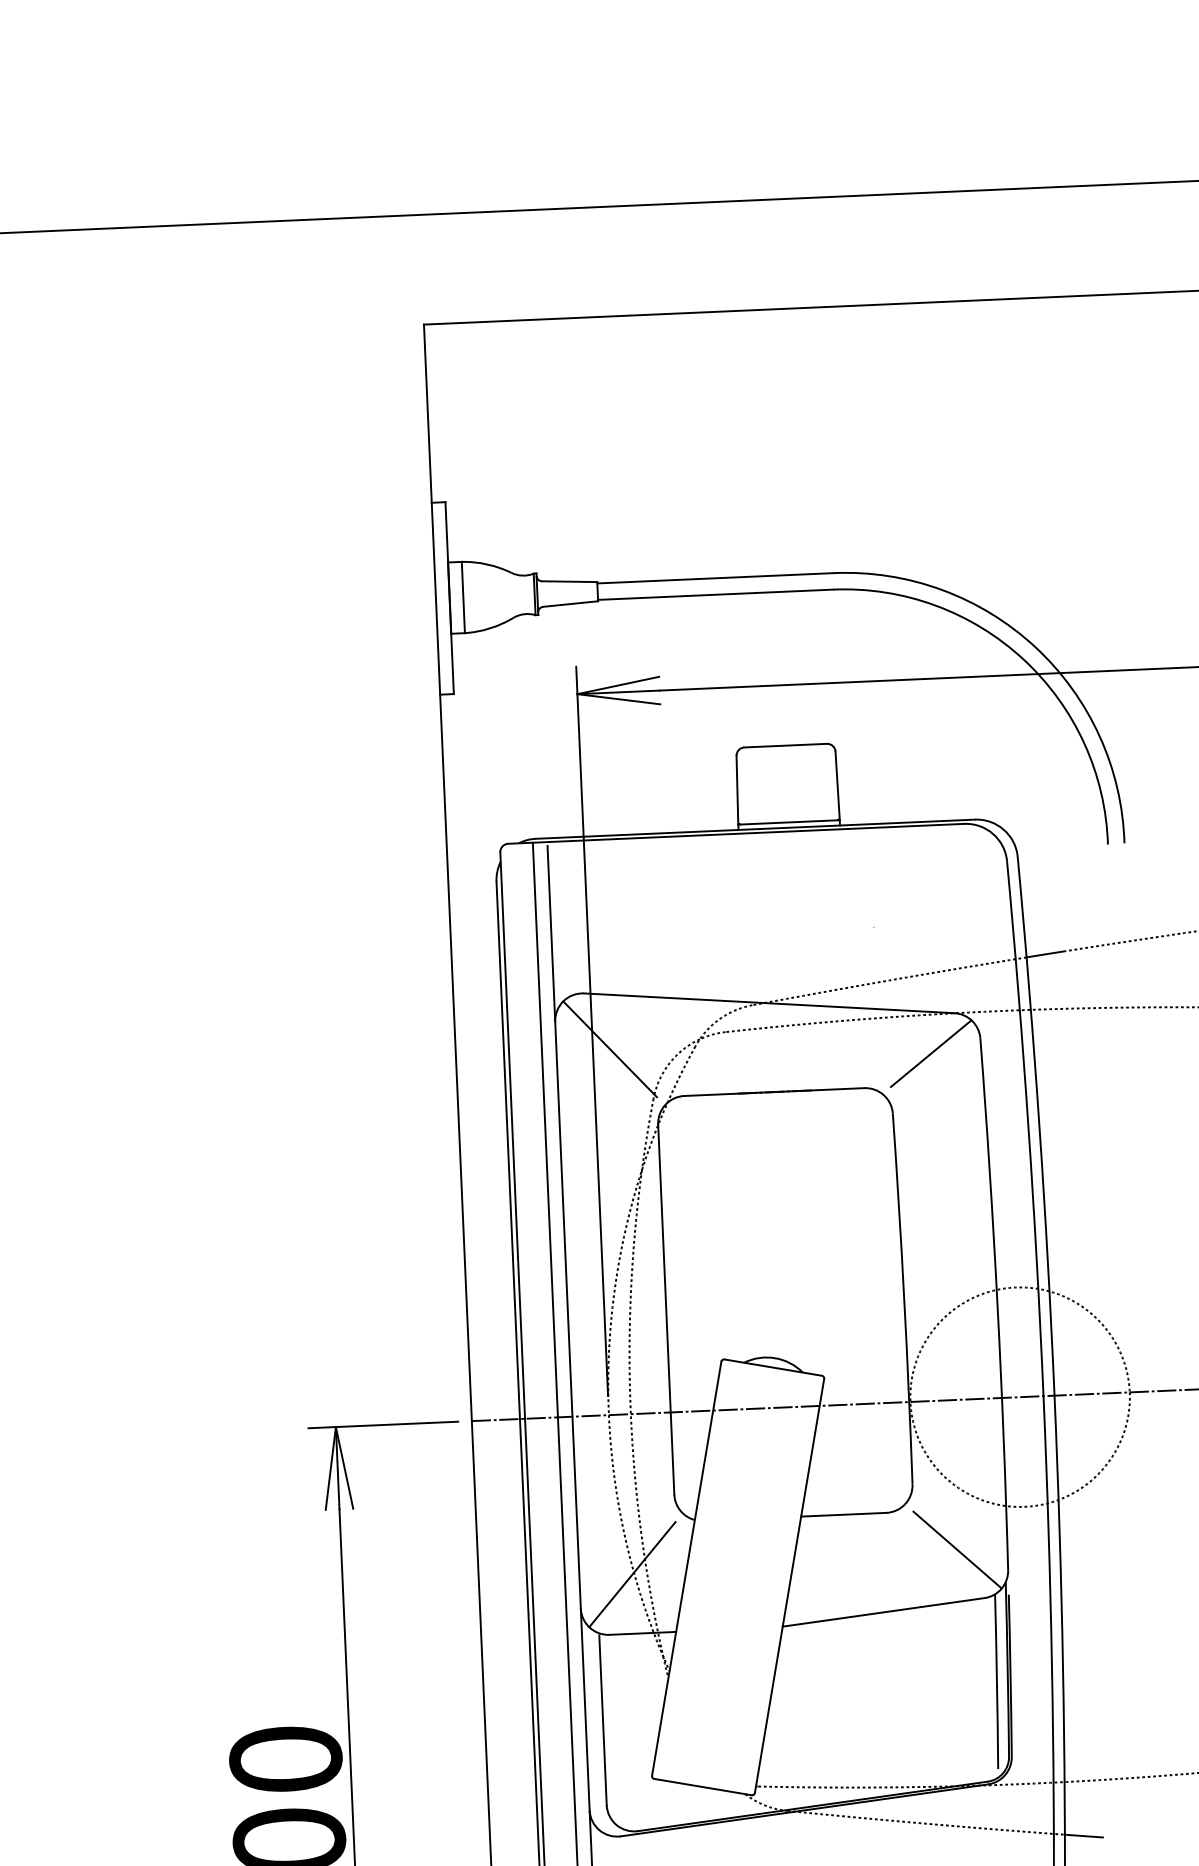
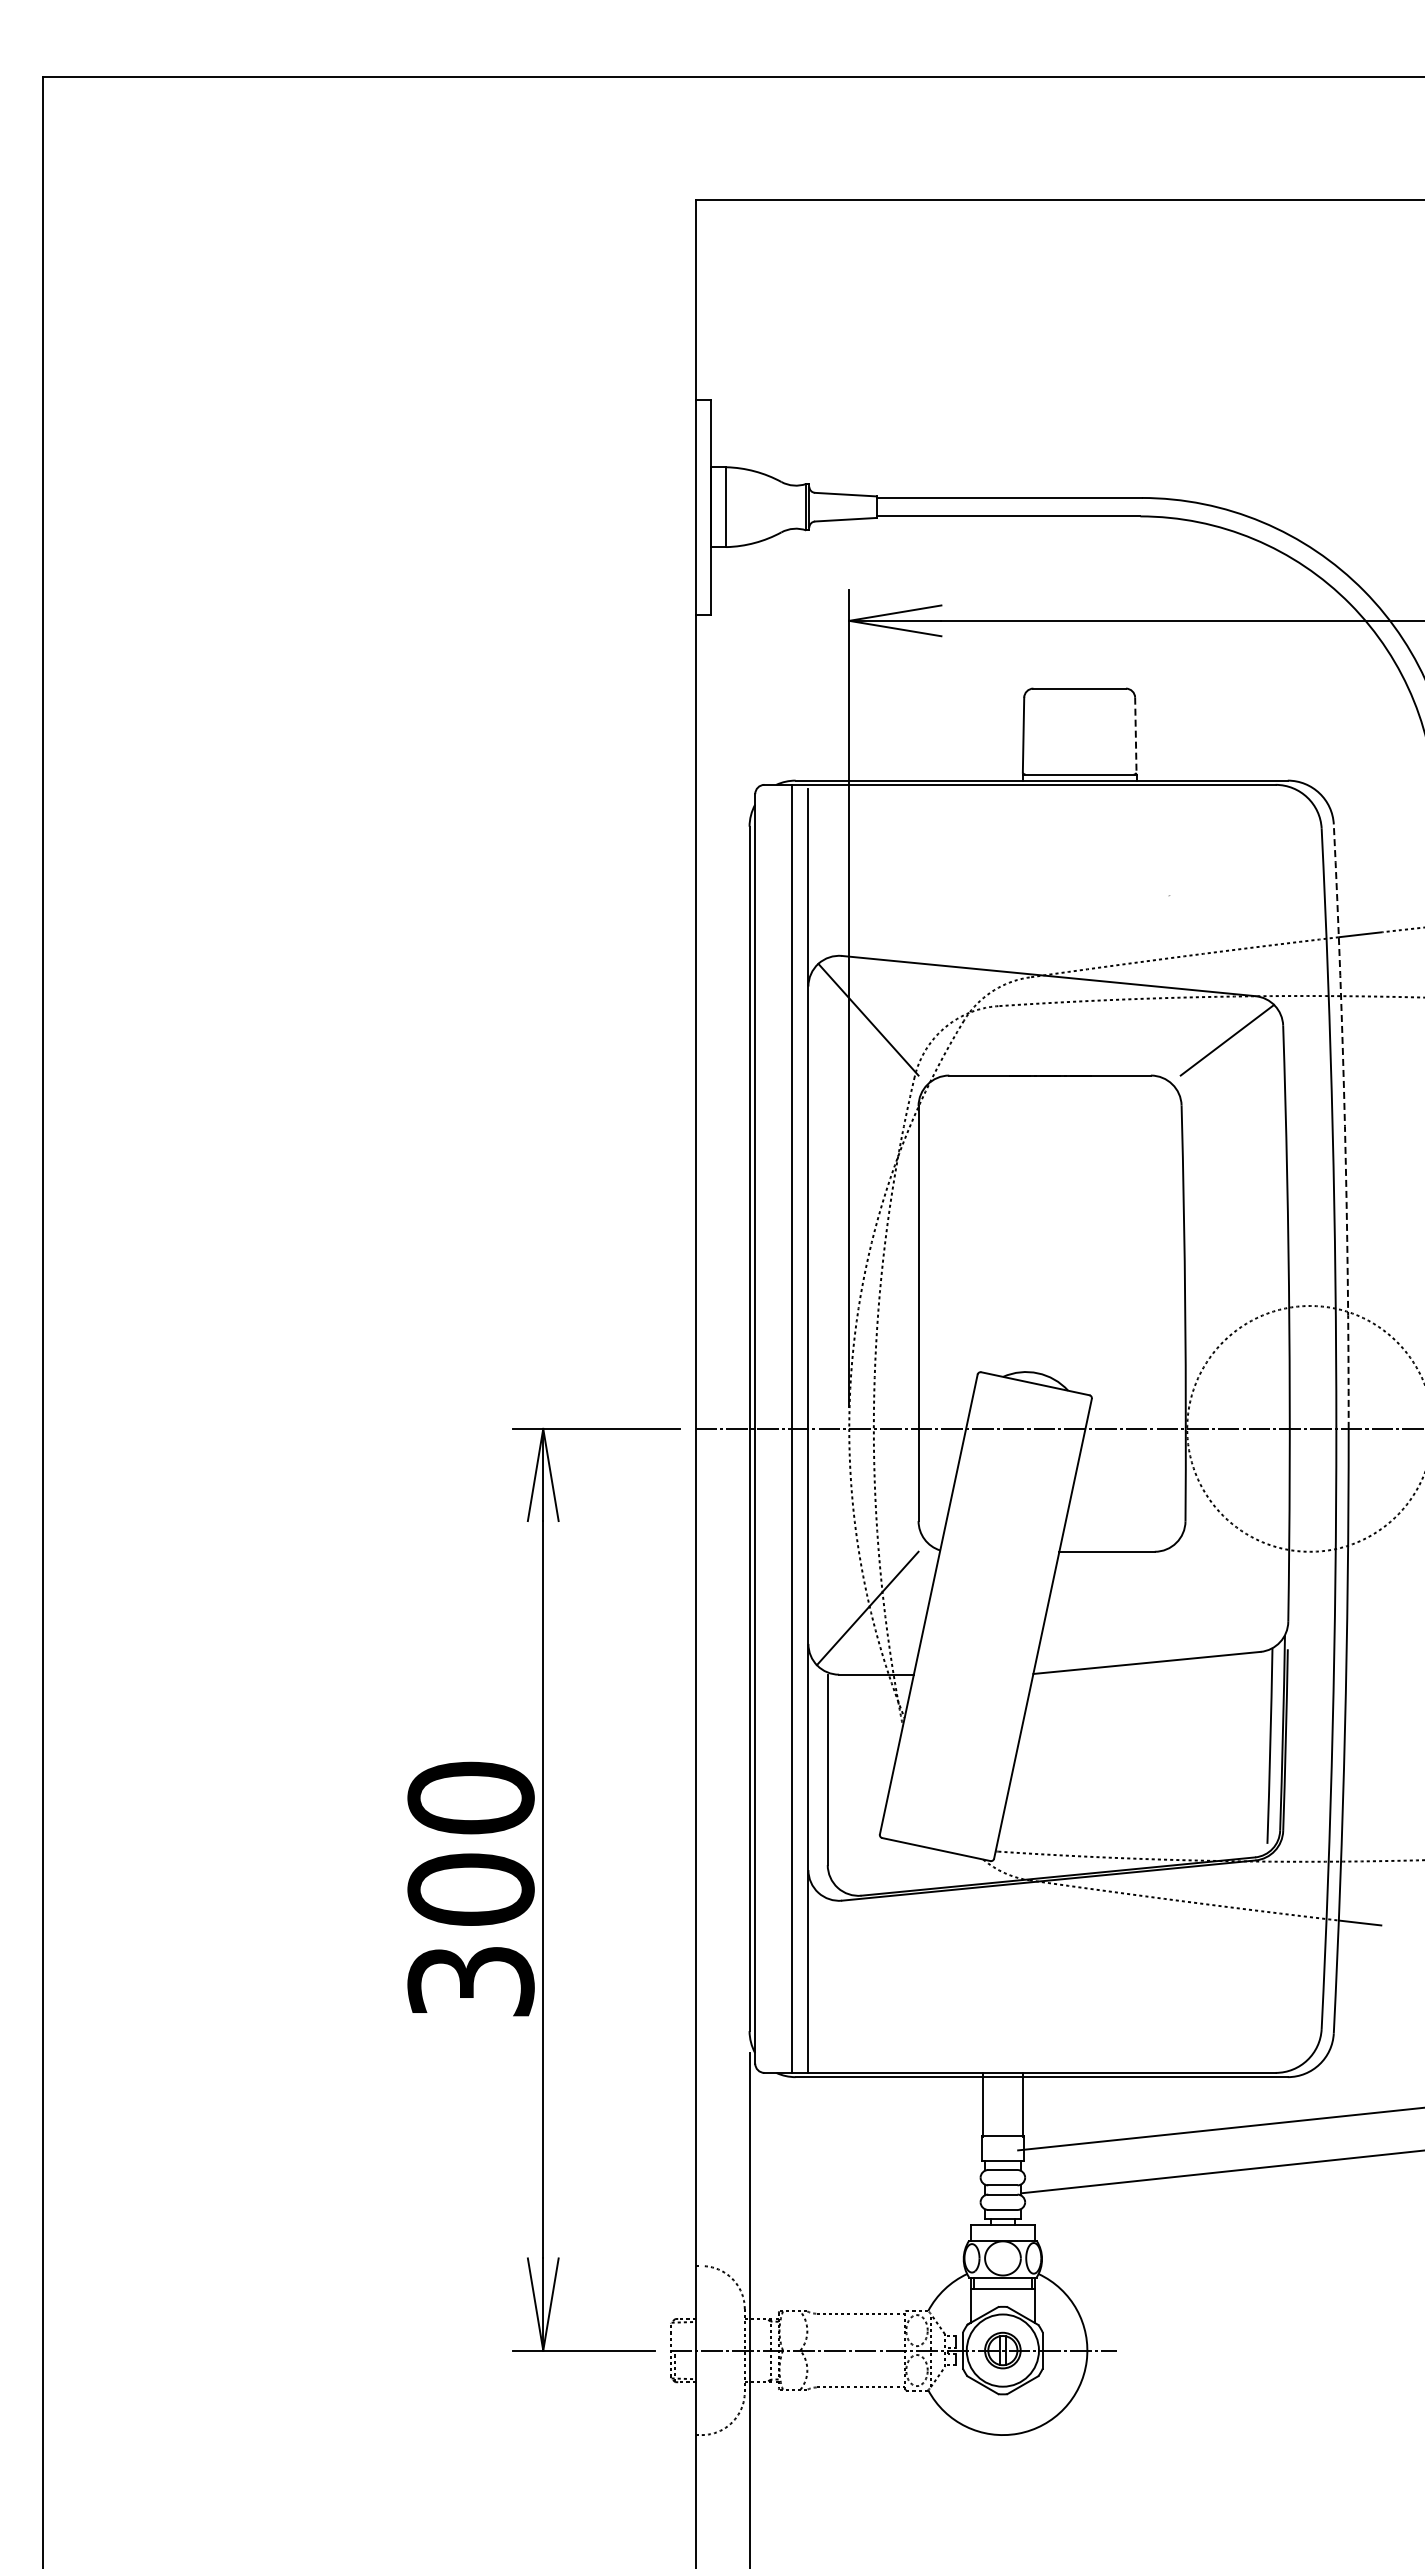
line: (837, 785) -> (1135, 735), solid -> dashed
arc: (1039, 1126) -> (1344, 1126), solid -> dashed
line: (957, 1549) -> (1232, 1596), removed

